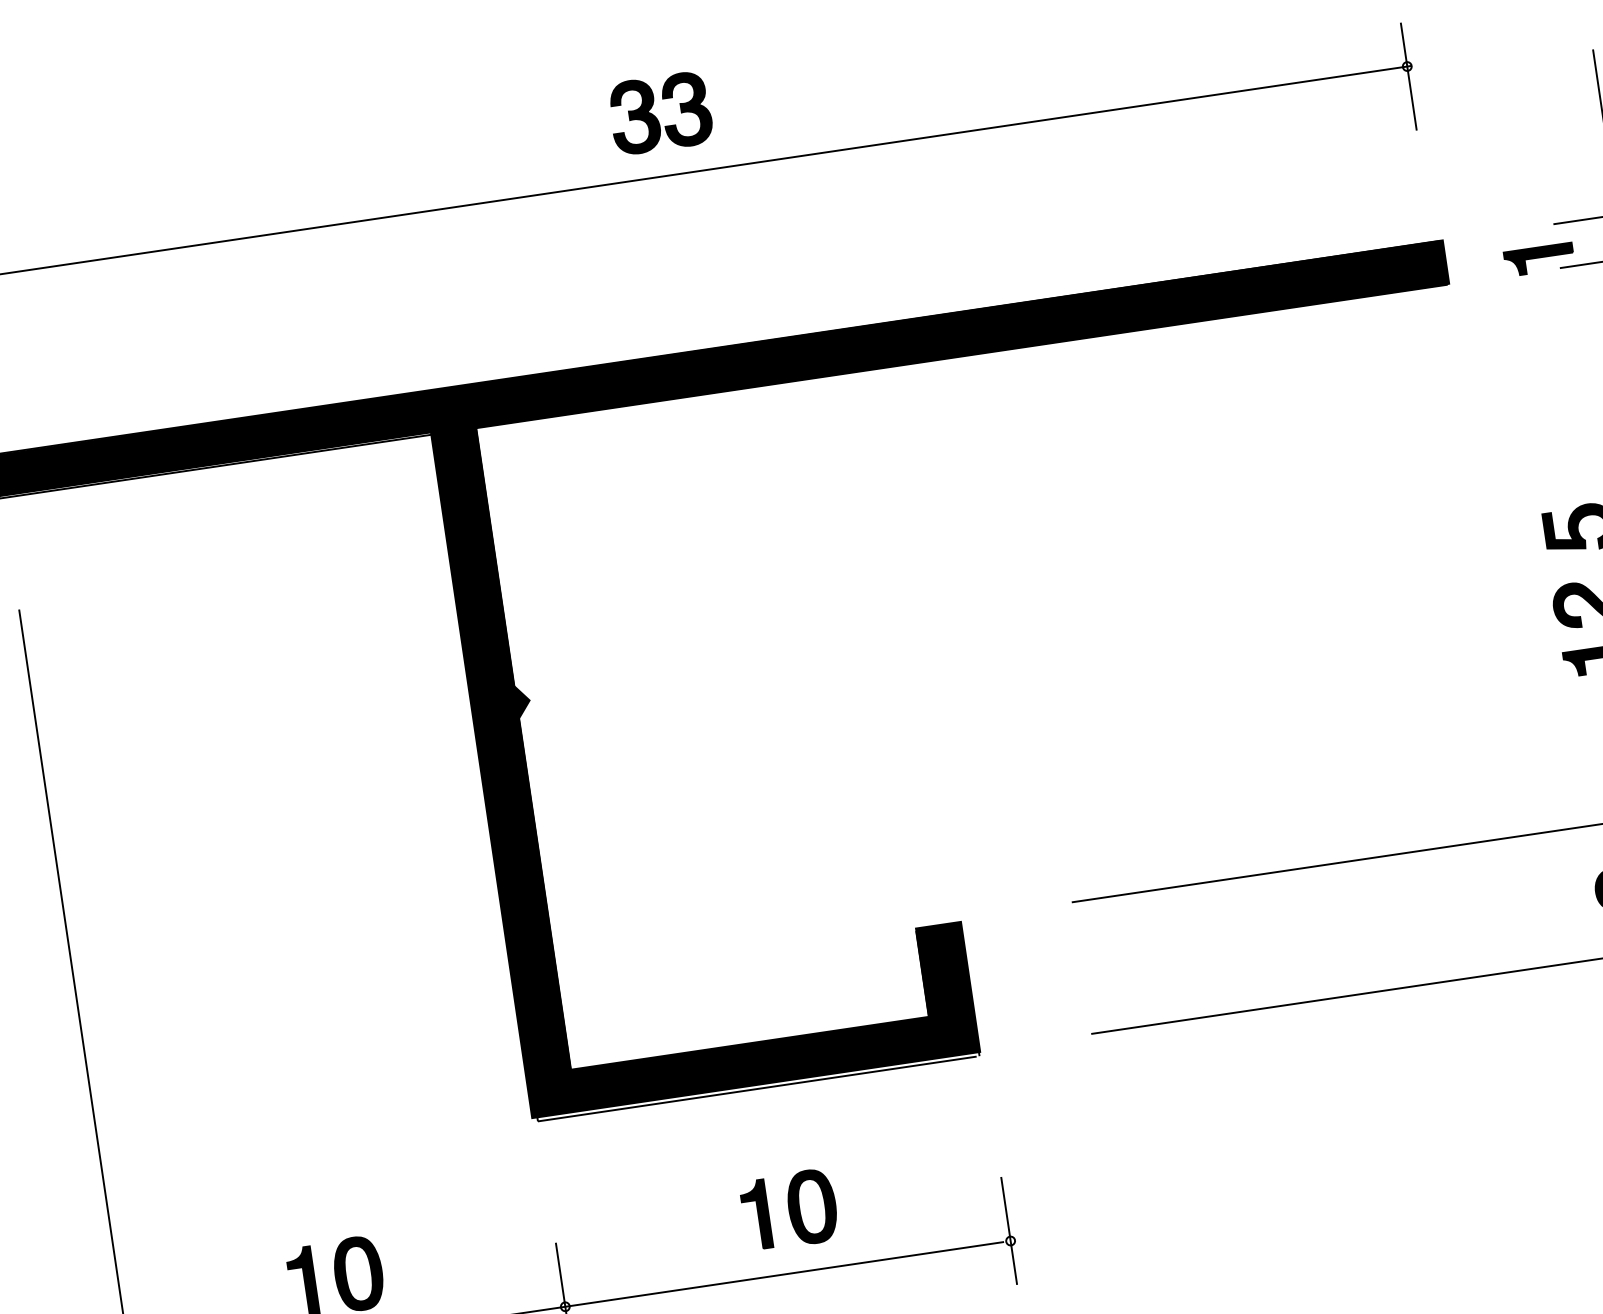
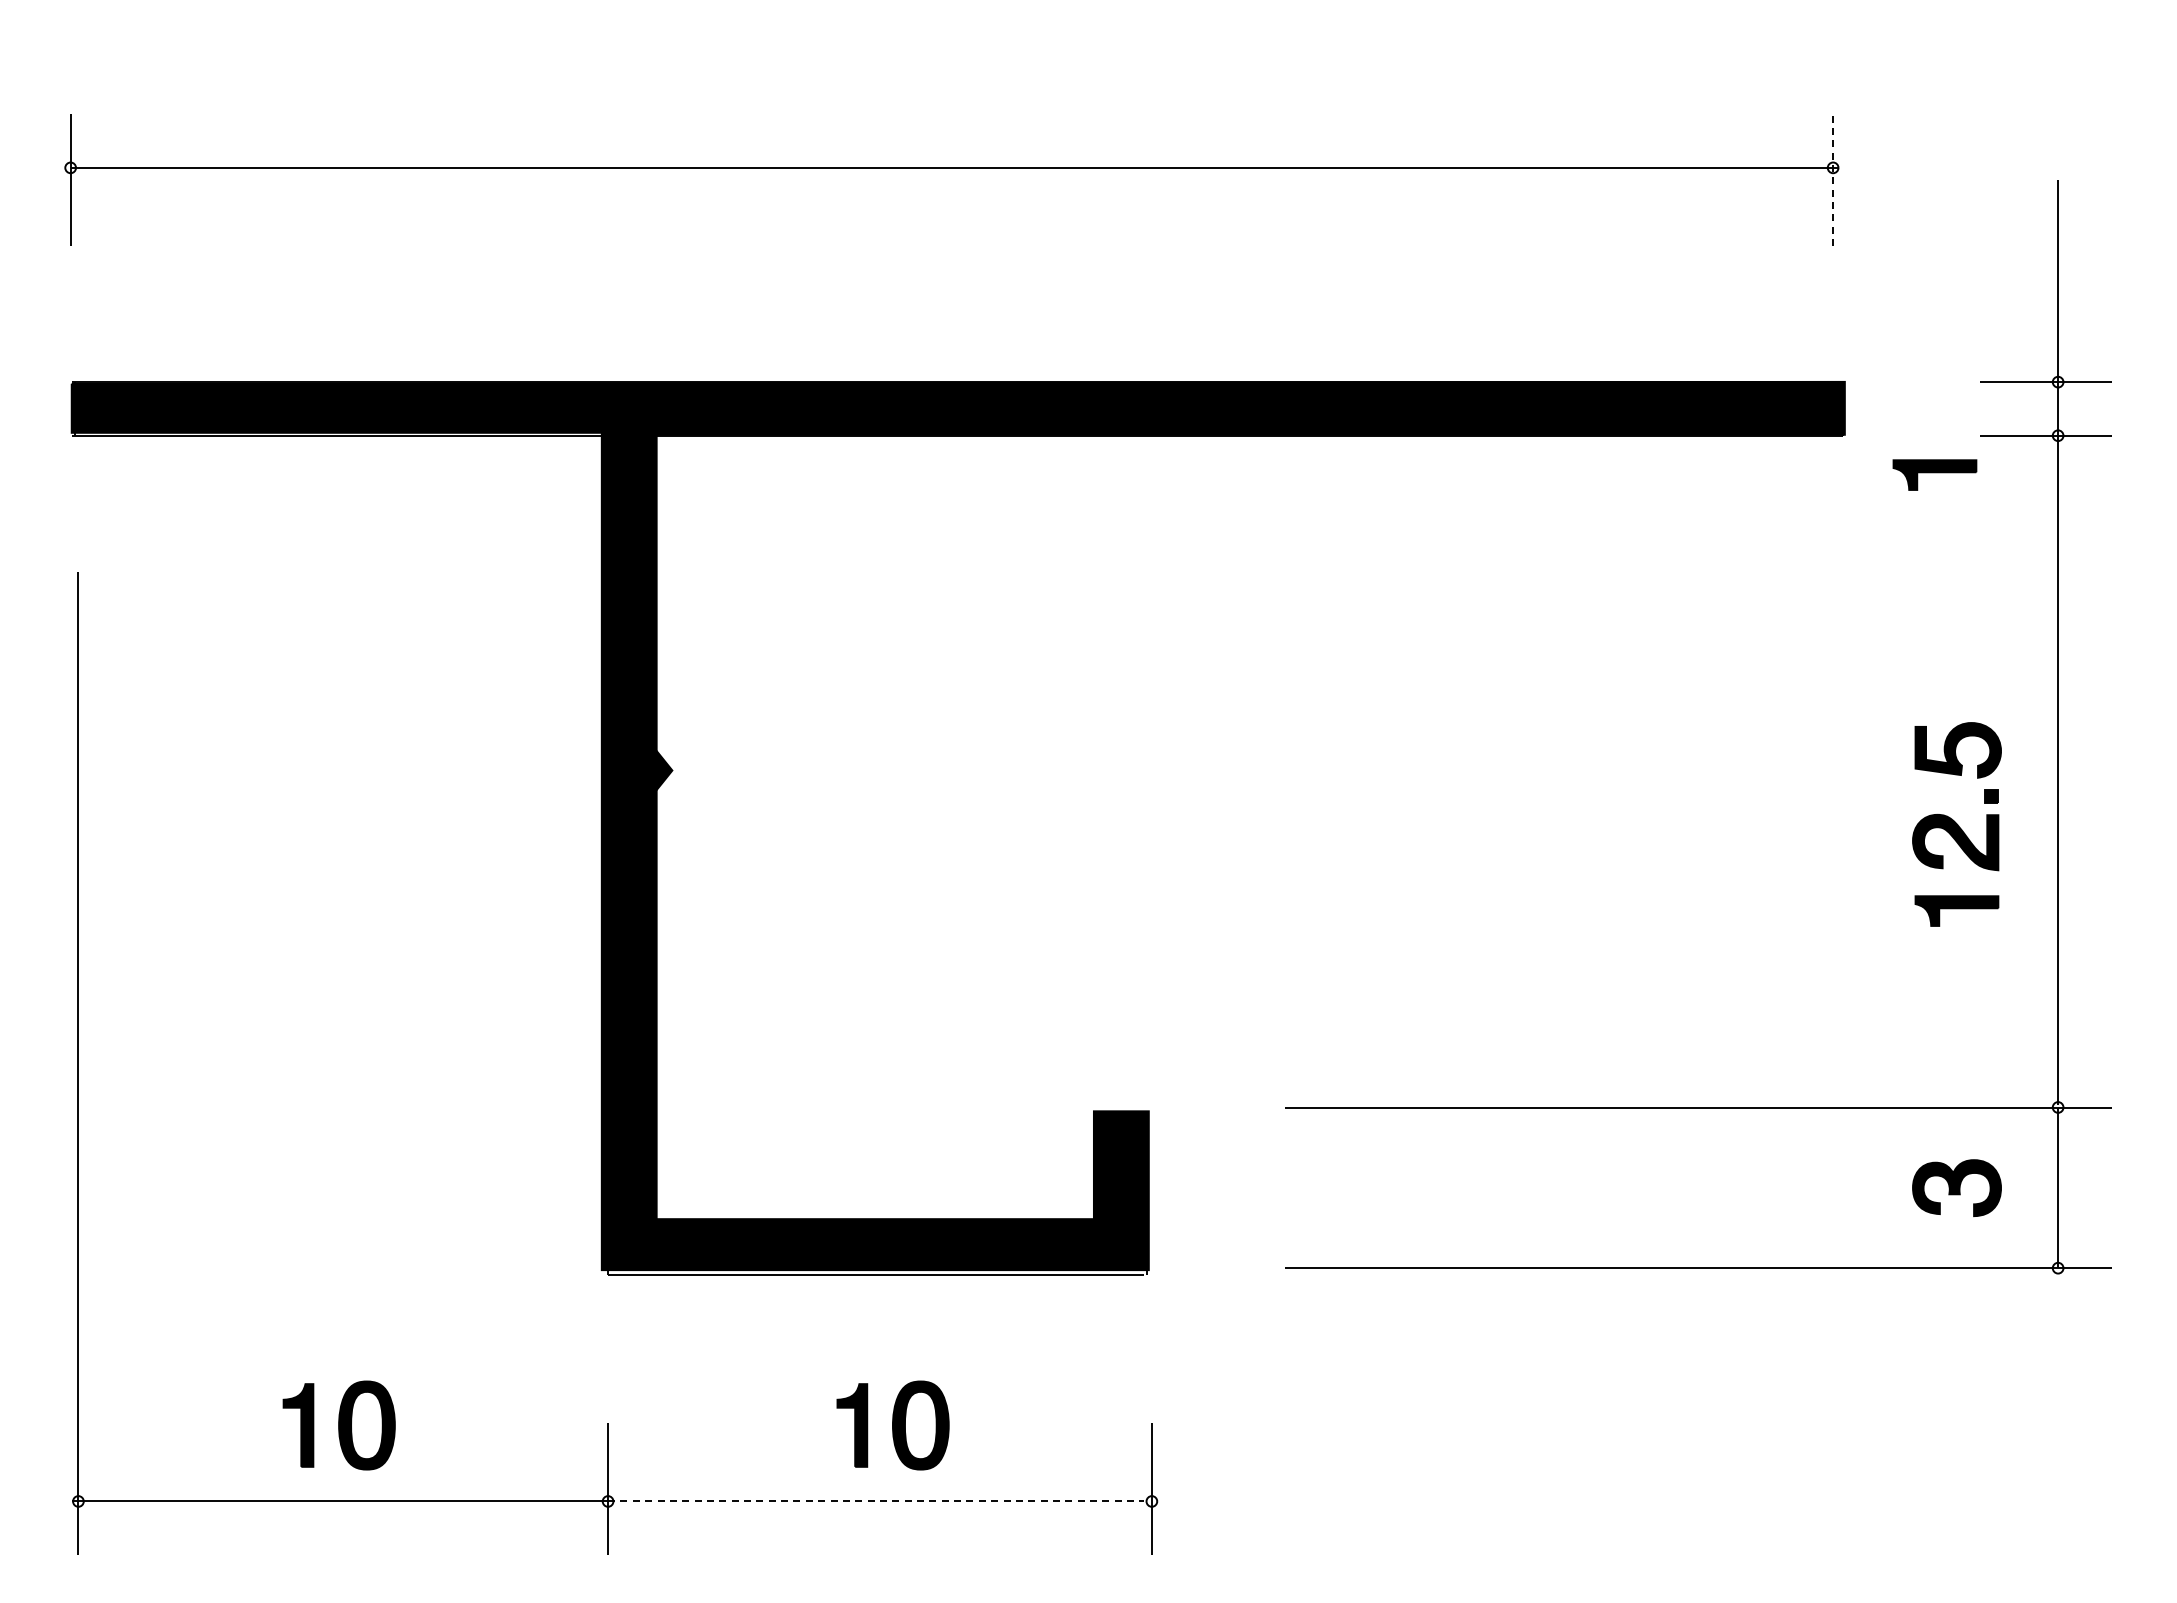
line: (1409, 76) -> (1833, 180), solid -> dashed
part: (656, 116) -> (926, 95), removed
part: (1538, 259) -> (1934, 474), moved
line: (784, 1274) -> (875, 1501), solid -> dashed

